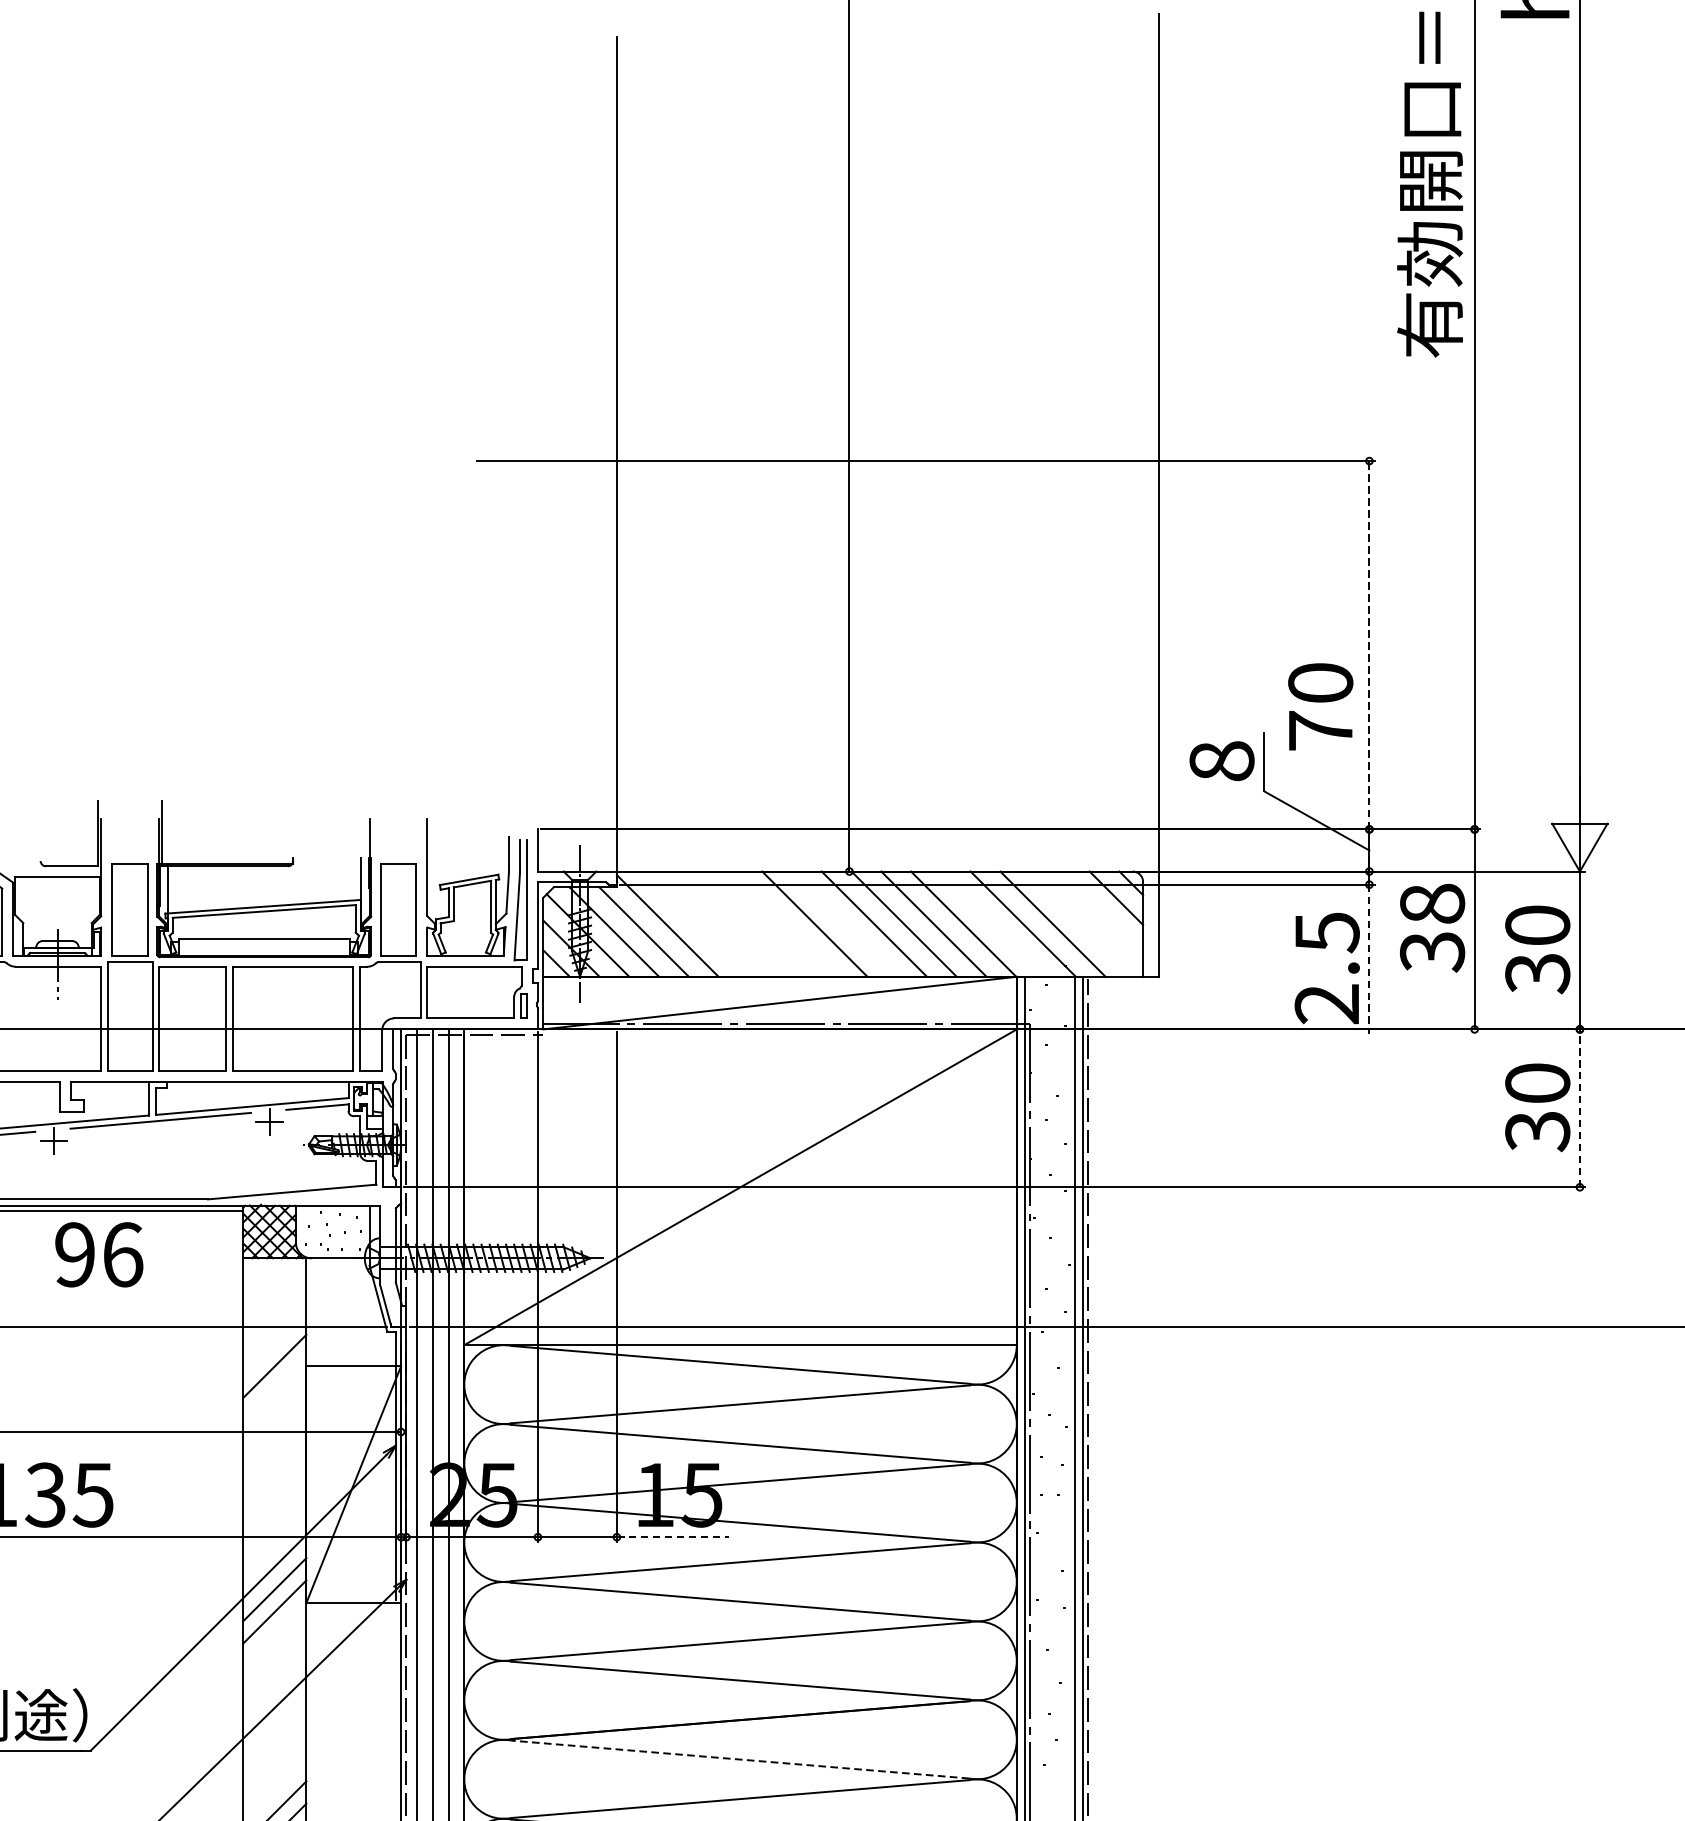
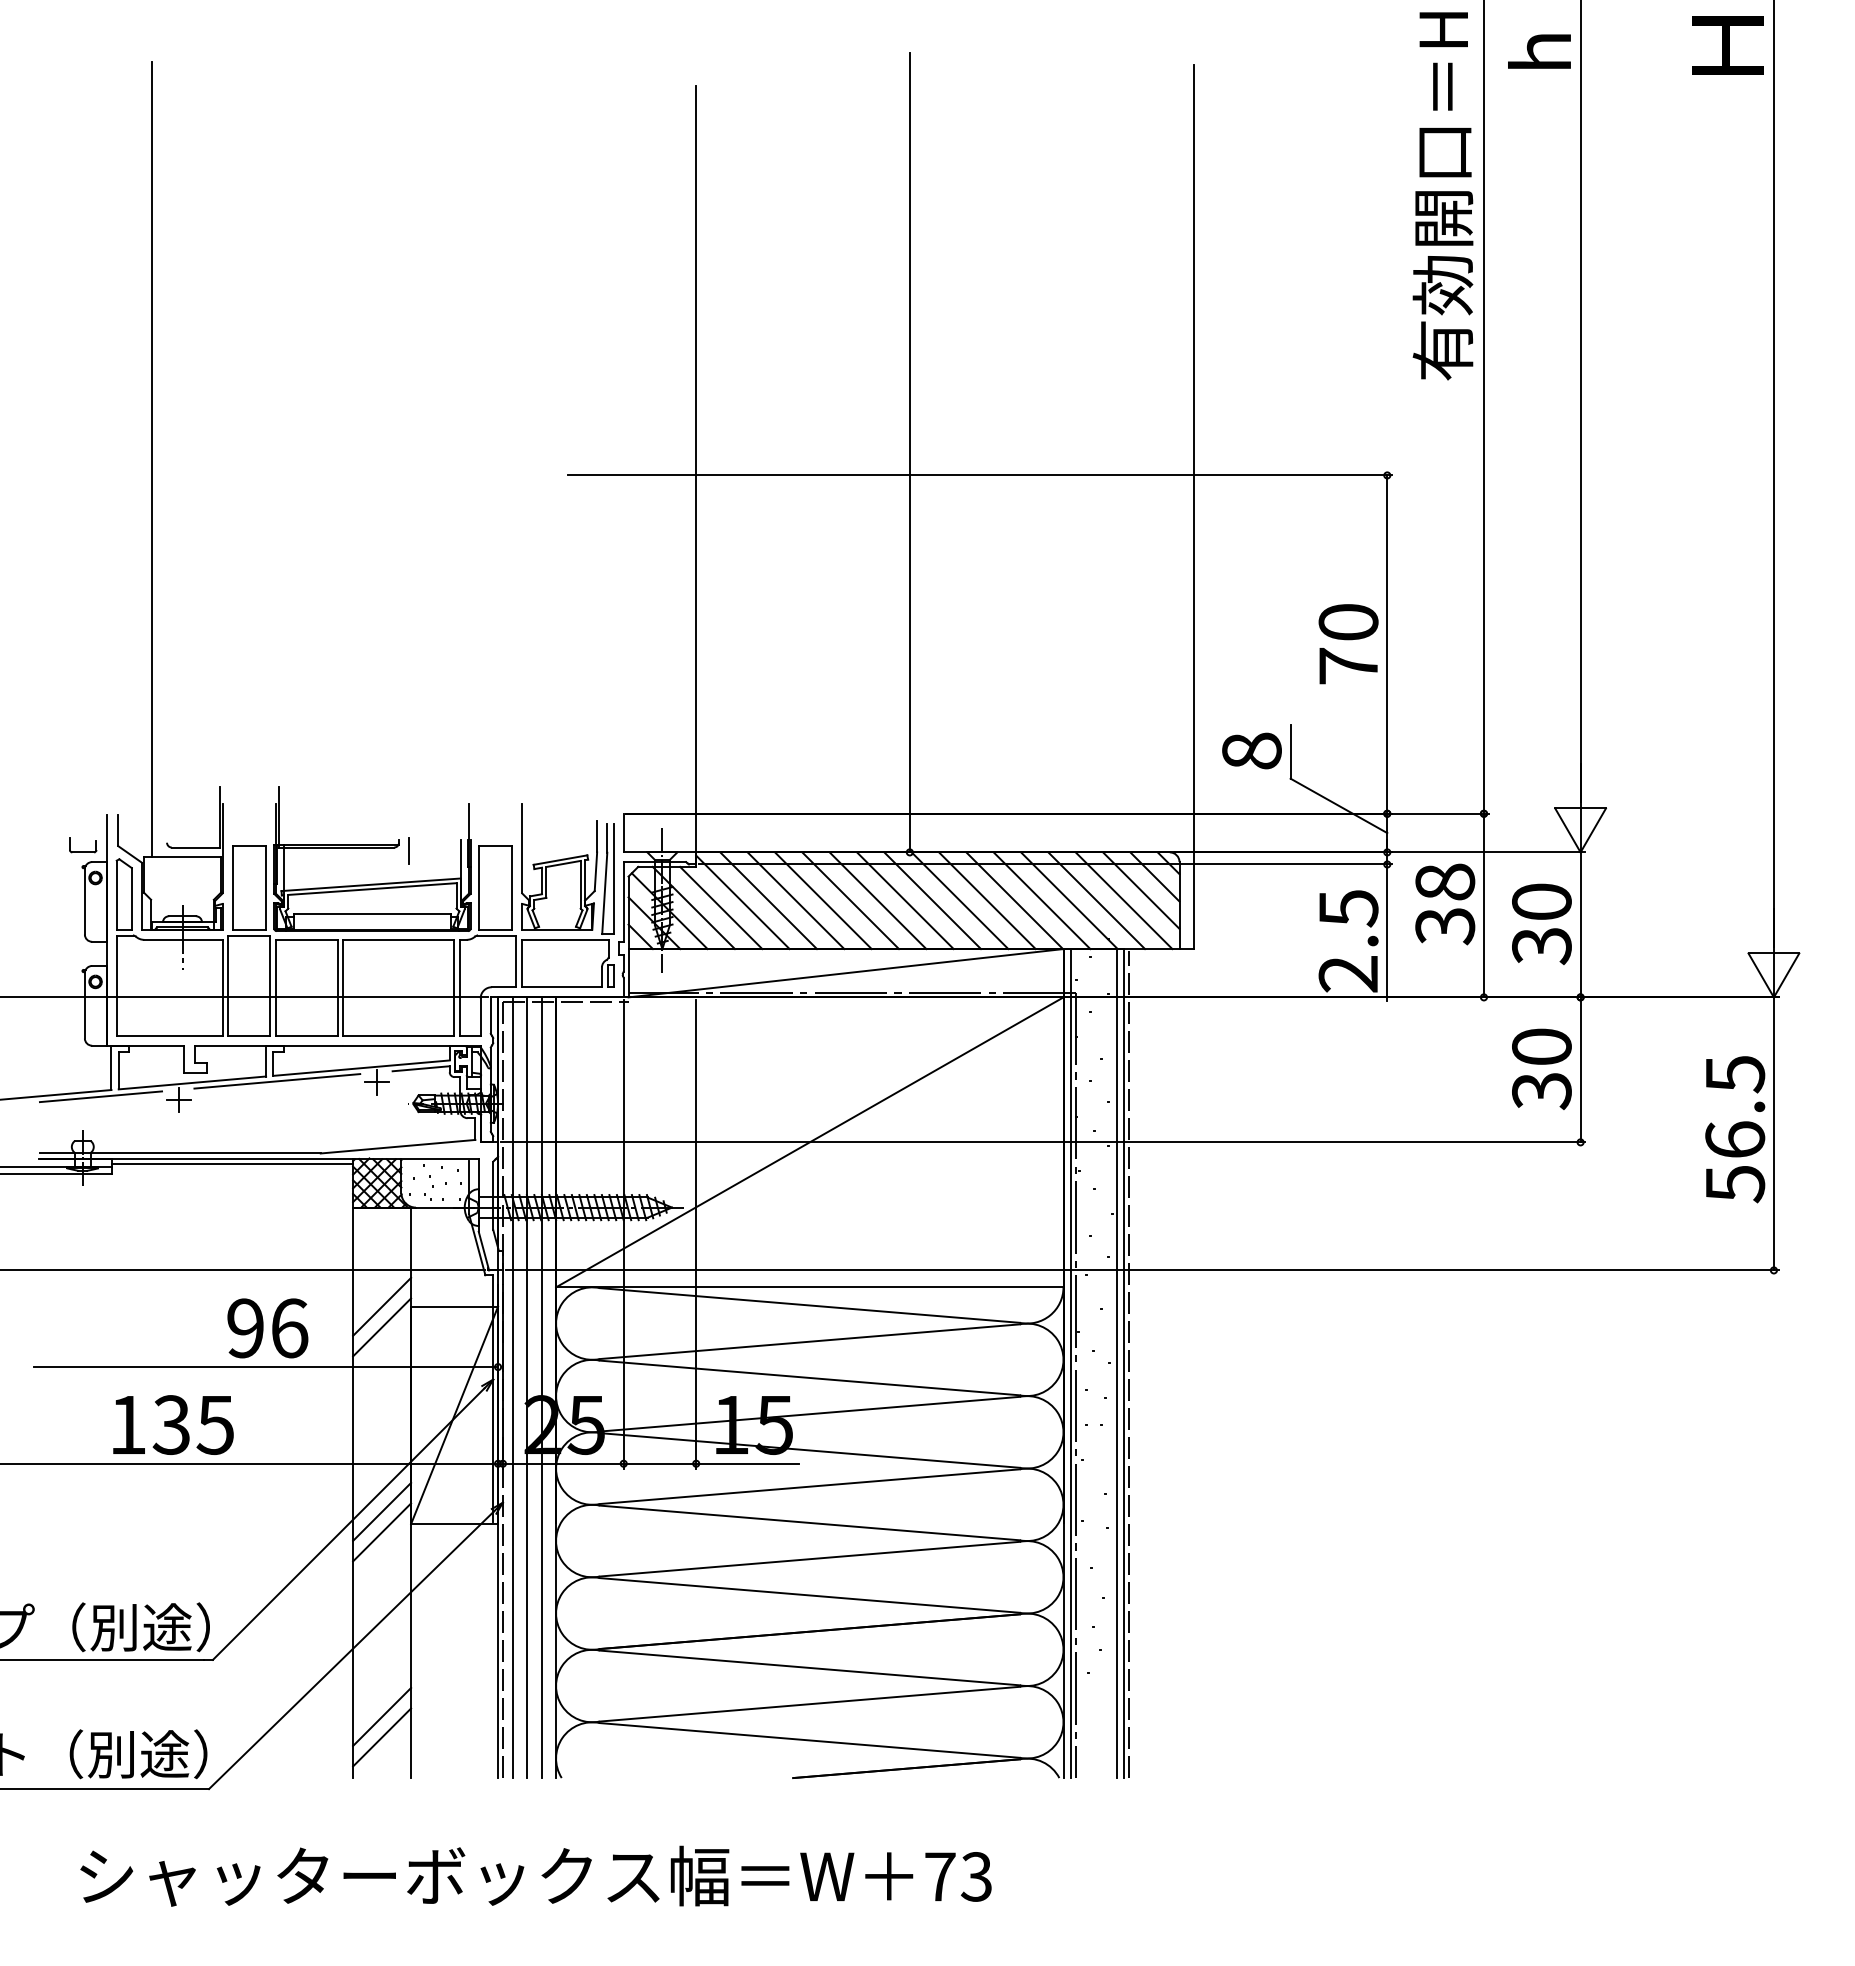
line: (23, 443) -> (151, 459), added
line: (1369, 645) -> (1387, 644), dashed -> solid
text: (1320, 707) -> (1348, 644), moved
line: (303, 869) -> (408, 850), added
line: (1101, 913) -> (1141, 890), added
line: (695, 923) -> (768, 900), added
line: (724, 923) -> (795, 900), added
line: (755, 923) -> (823, 900), added
line: (784, 923) -> (850, 900), added
line: (844, 923) -> (905, 900), added
line: (992, 923) -> (1041, 900), added
line: (1082, 923) -> (1123, 900), added
line: (1369, 959) -> (1387, 933), dashed -> solid
line: (1579, 1107) -> (1580, 1069), dashed -> solid
text: (98, 1254) -> (267, 1328), moved
line: (275, 1388) -> (382, 1327), added
line: (673, 1536) -> (748, 1463), dashed -> solid
line: (740, 1759) -> (809, 1667), dashed -> solid

